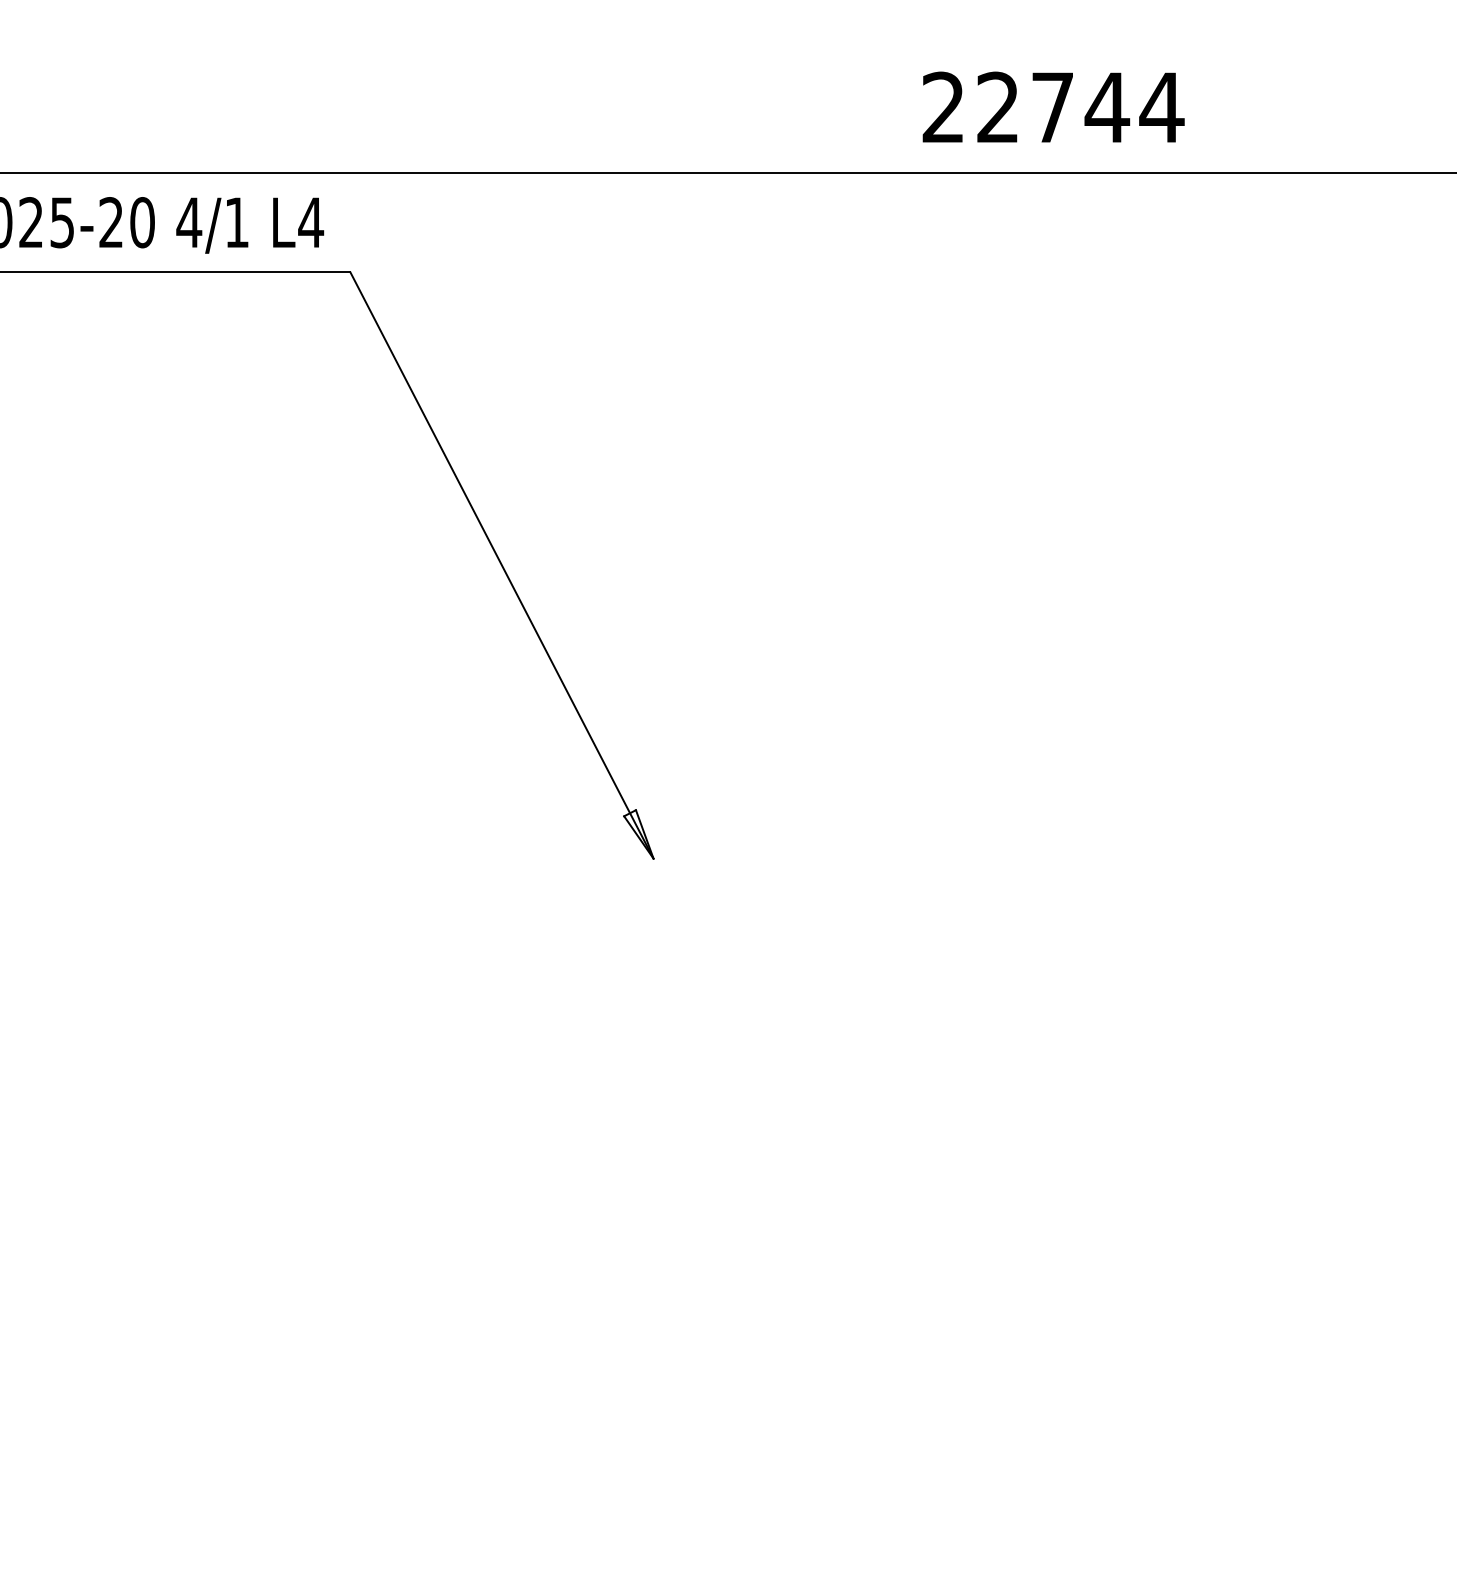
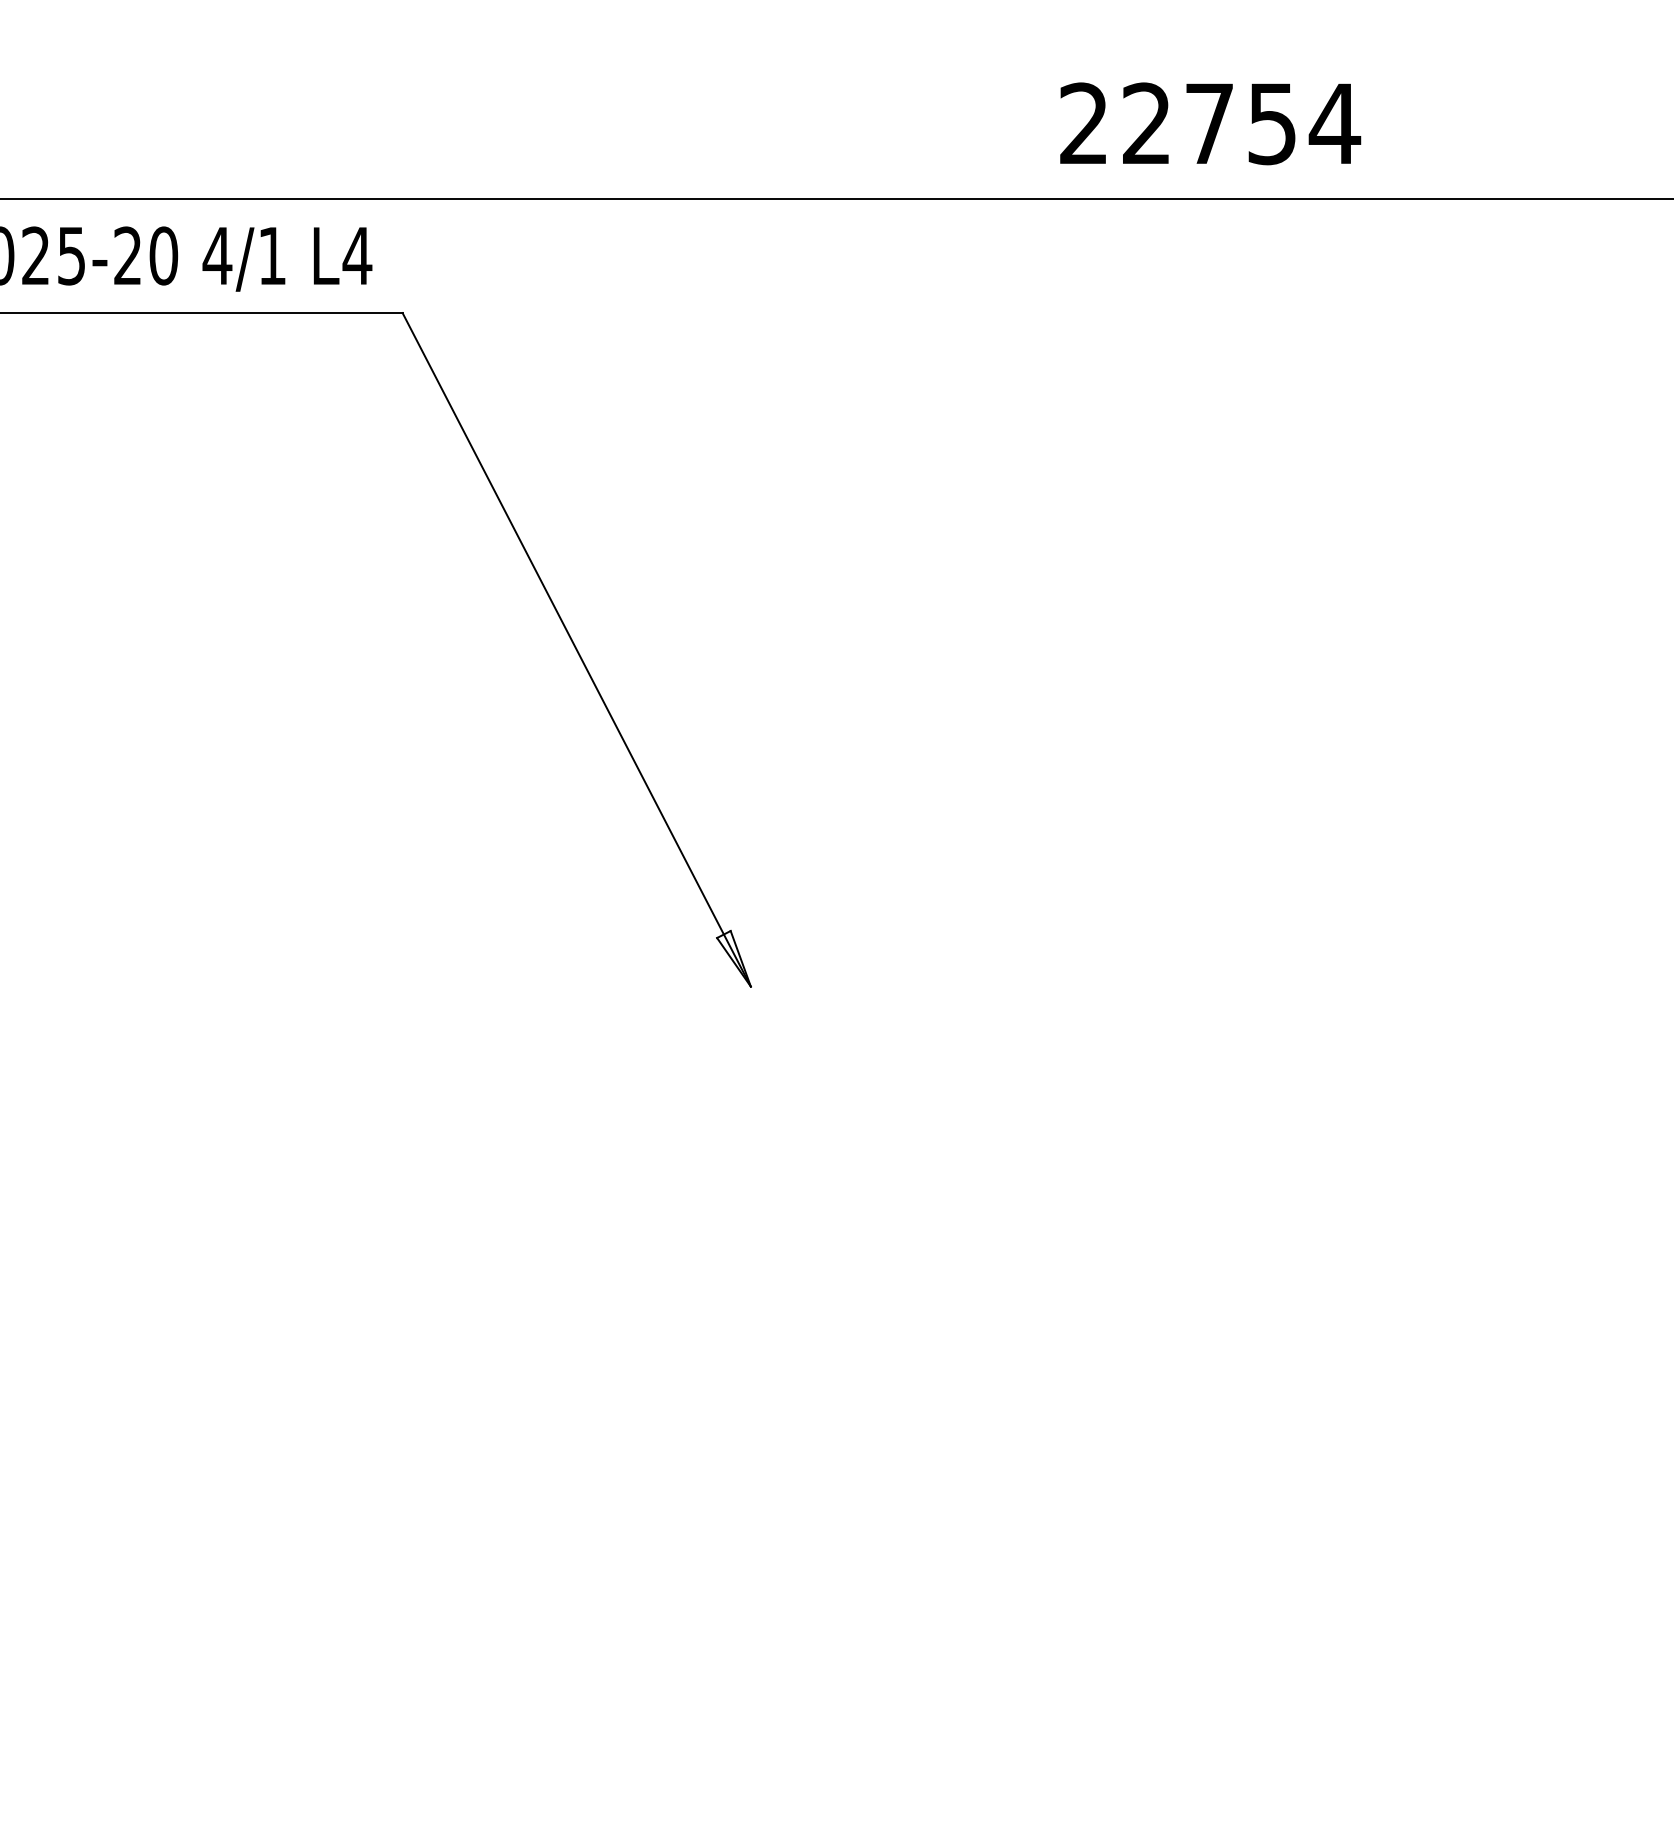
text: (1107, 108) -> (1272, 124), 22744 -> 22754

